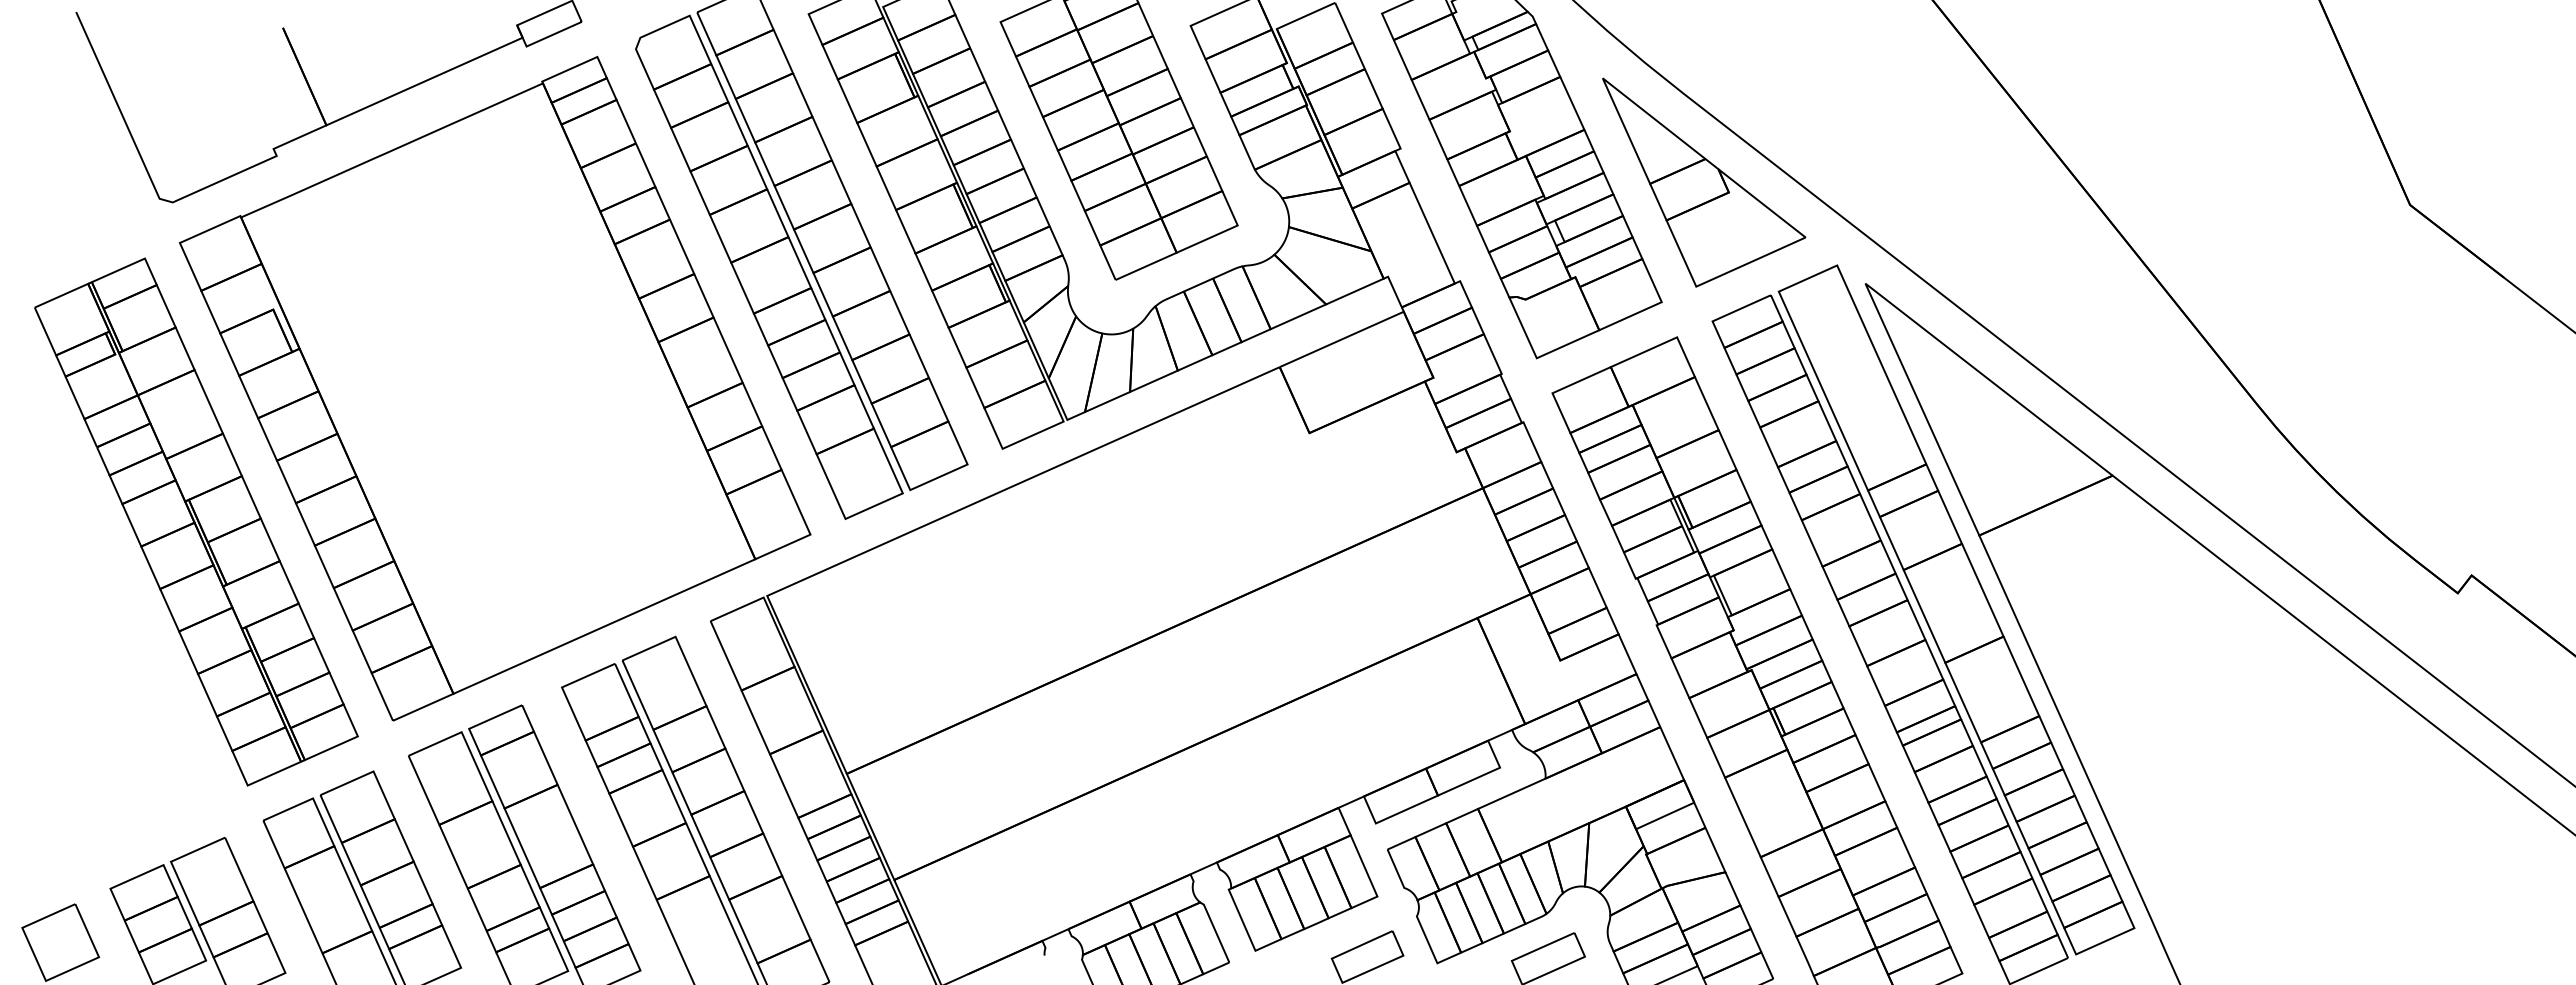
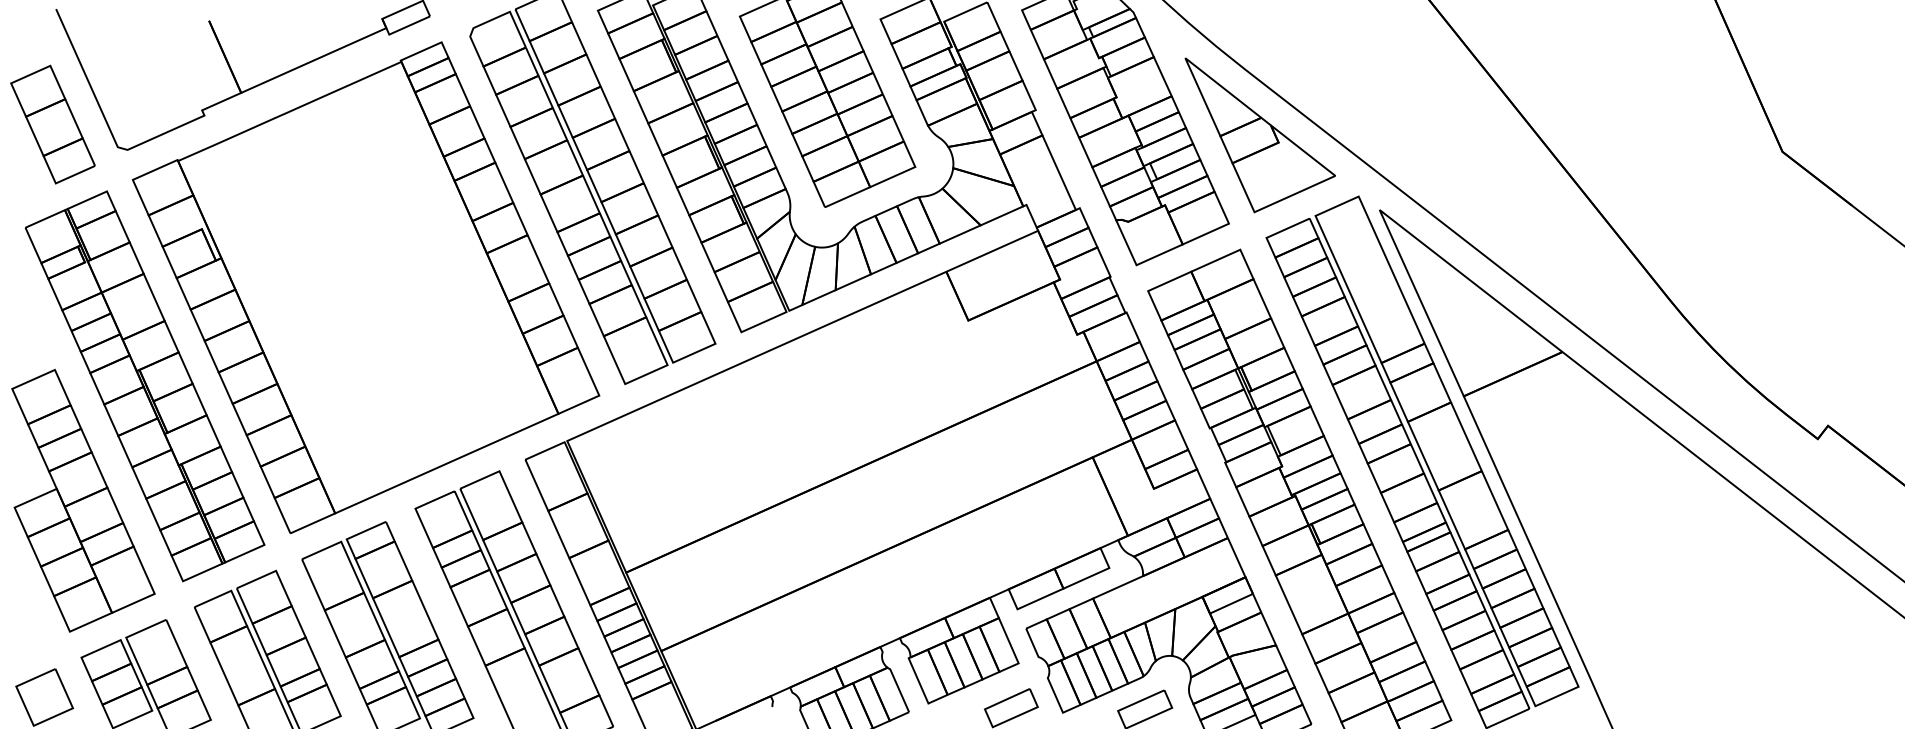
part: (71, 167) -> (52, 124), added
part: (112, 676) -> (82, 500), added

